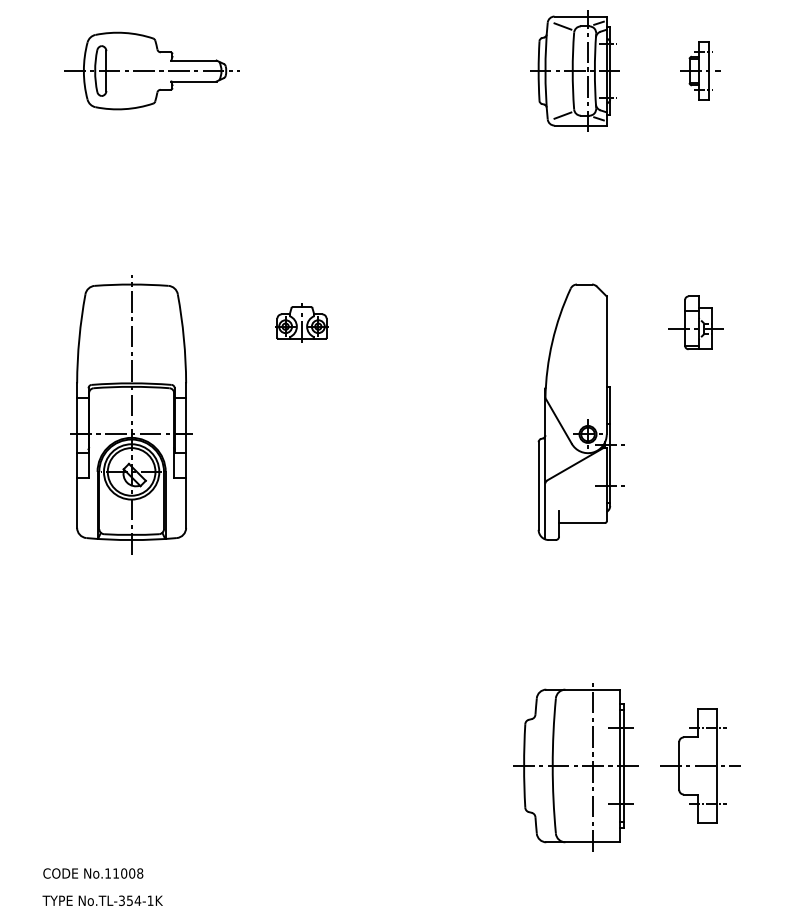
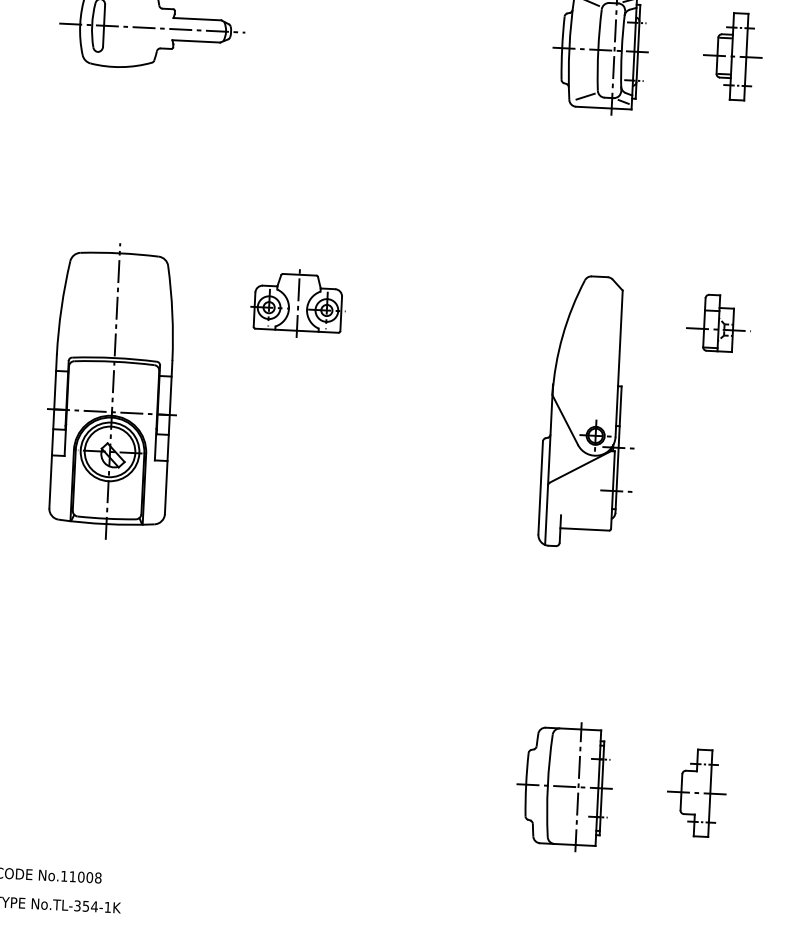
part: (699, 70) -> (732, 55), size x1.43
part: (301, 323) -> (297, 303), size x1.67
part: (574, 765) -> (564, 786), size x0.71
part: (699, 765) -> (696, 792), size x0.71

